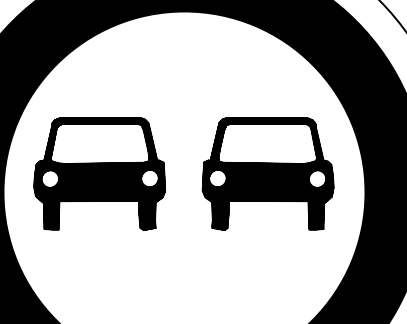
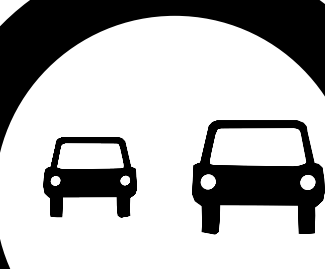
part: (99, 173) -> (89, 176), size x0.7

